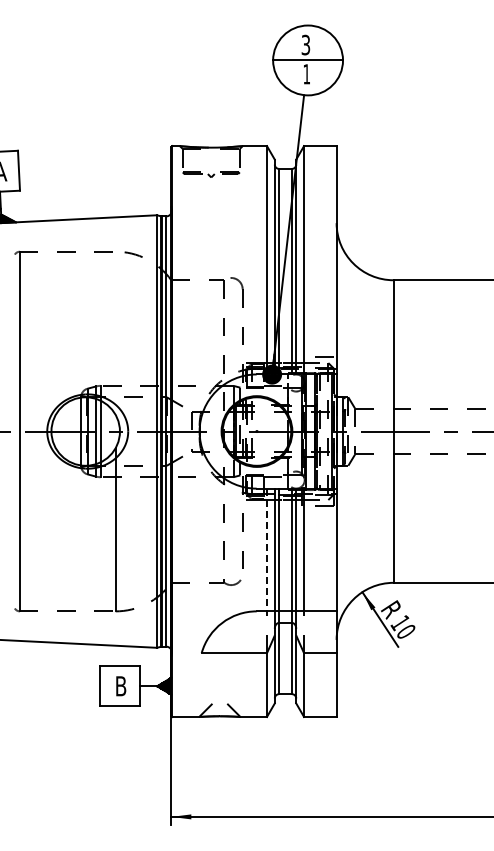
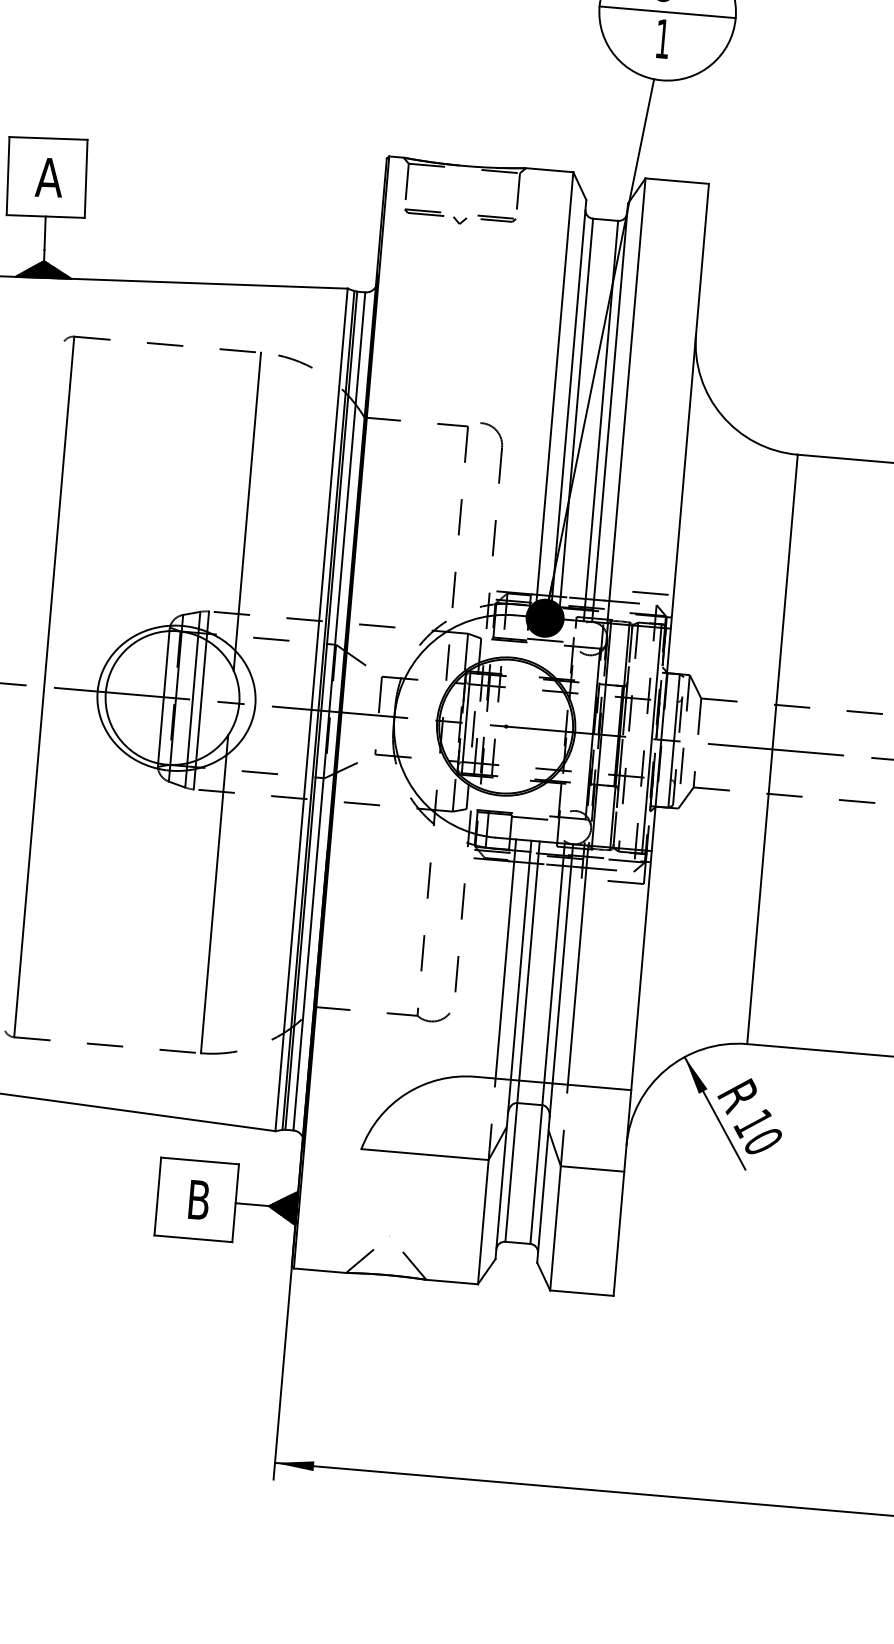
line: (115, 333) -> (246, 511), added
line: (266, 550) -> (504, 959), dashed -> solid

